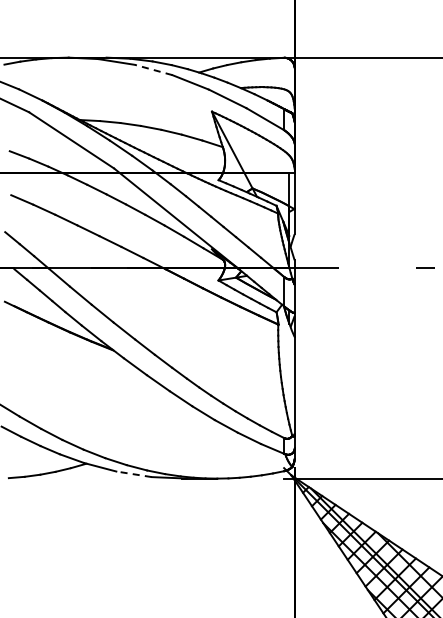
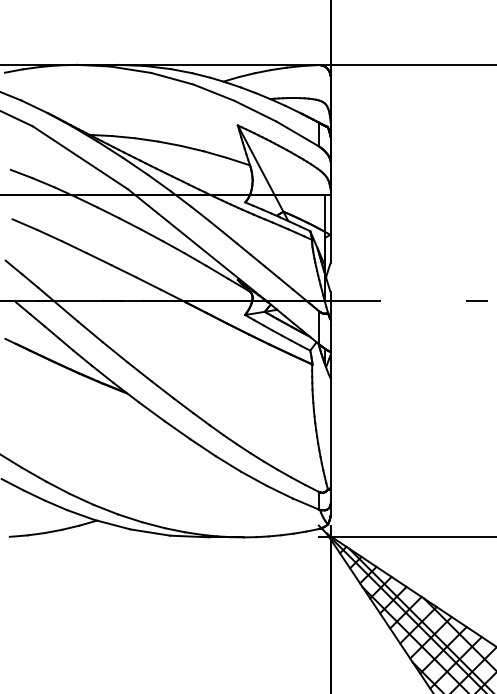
line: (153, 69) -> (172, 78), dashed -> solid
line: (134, 474) -> (150, 532), dashed -> solid

